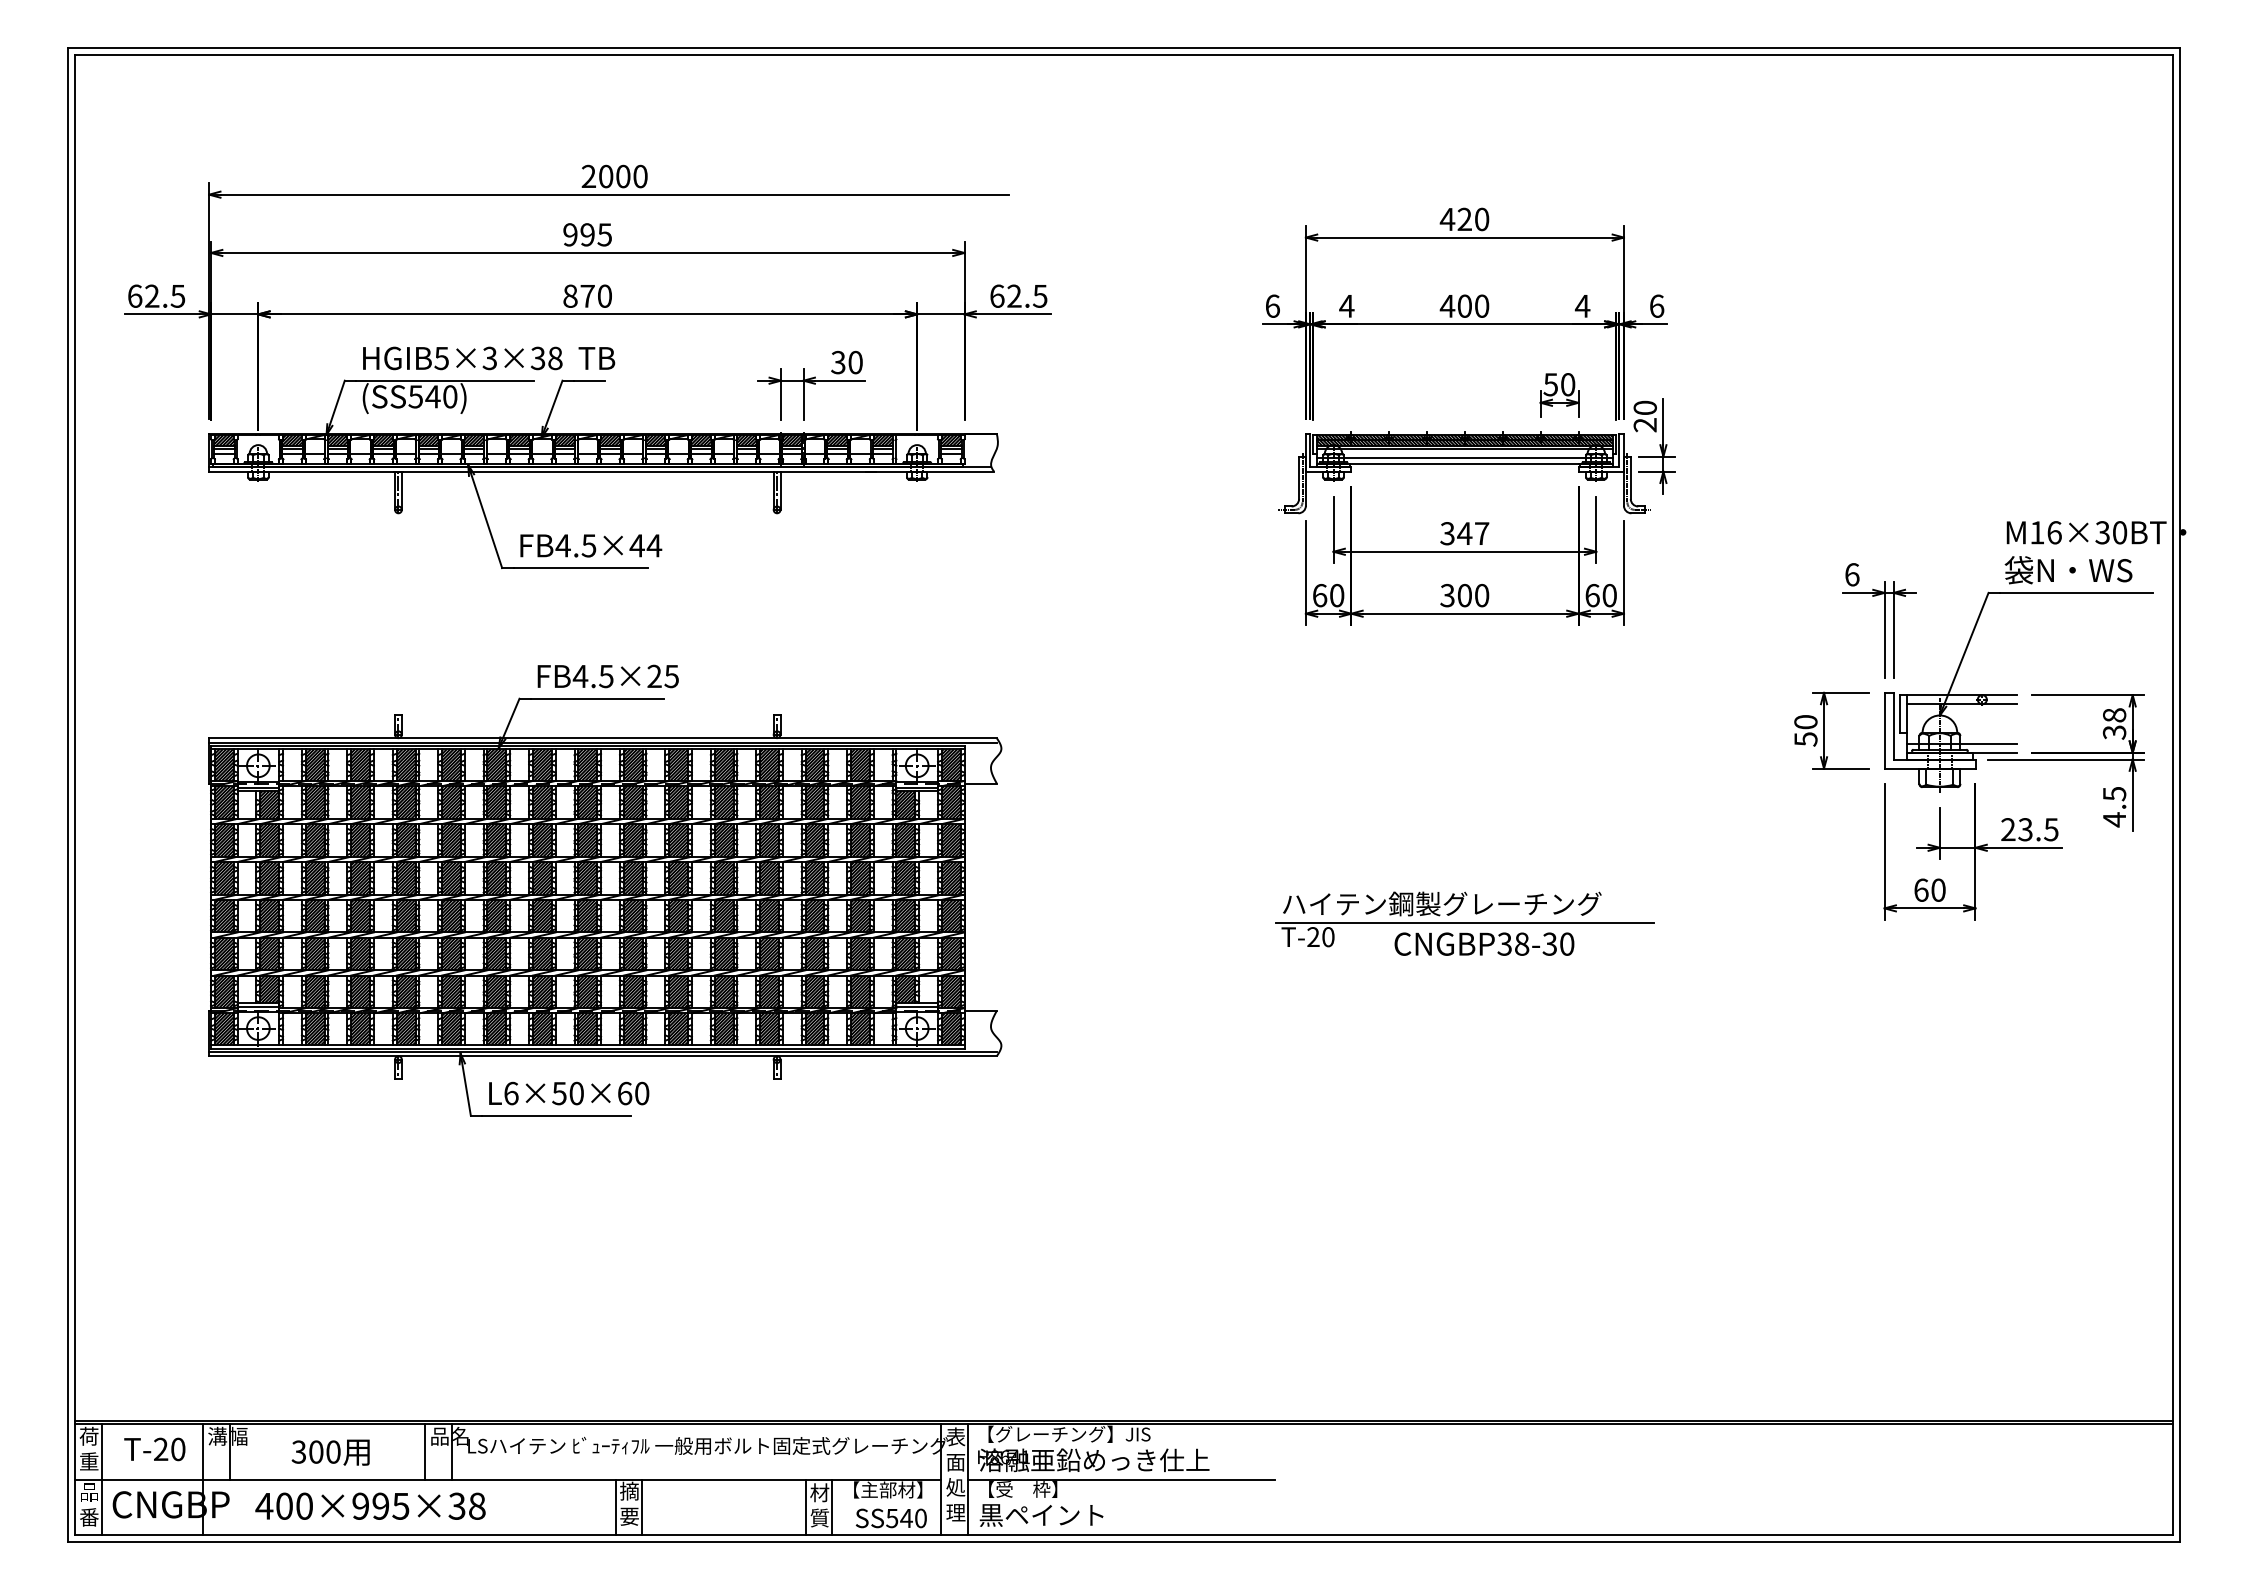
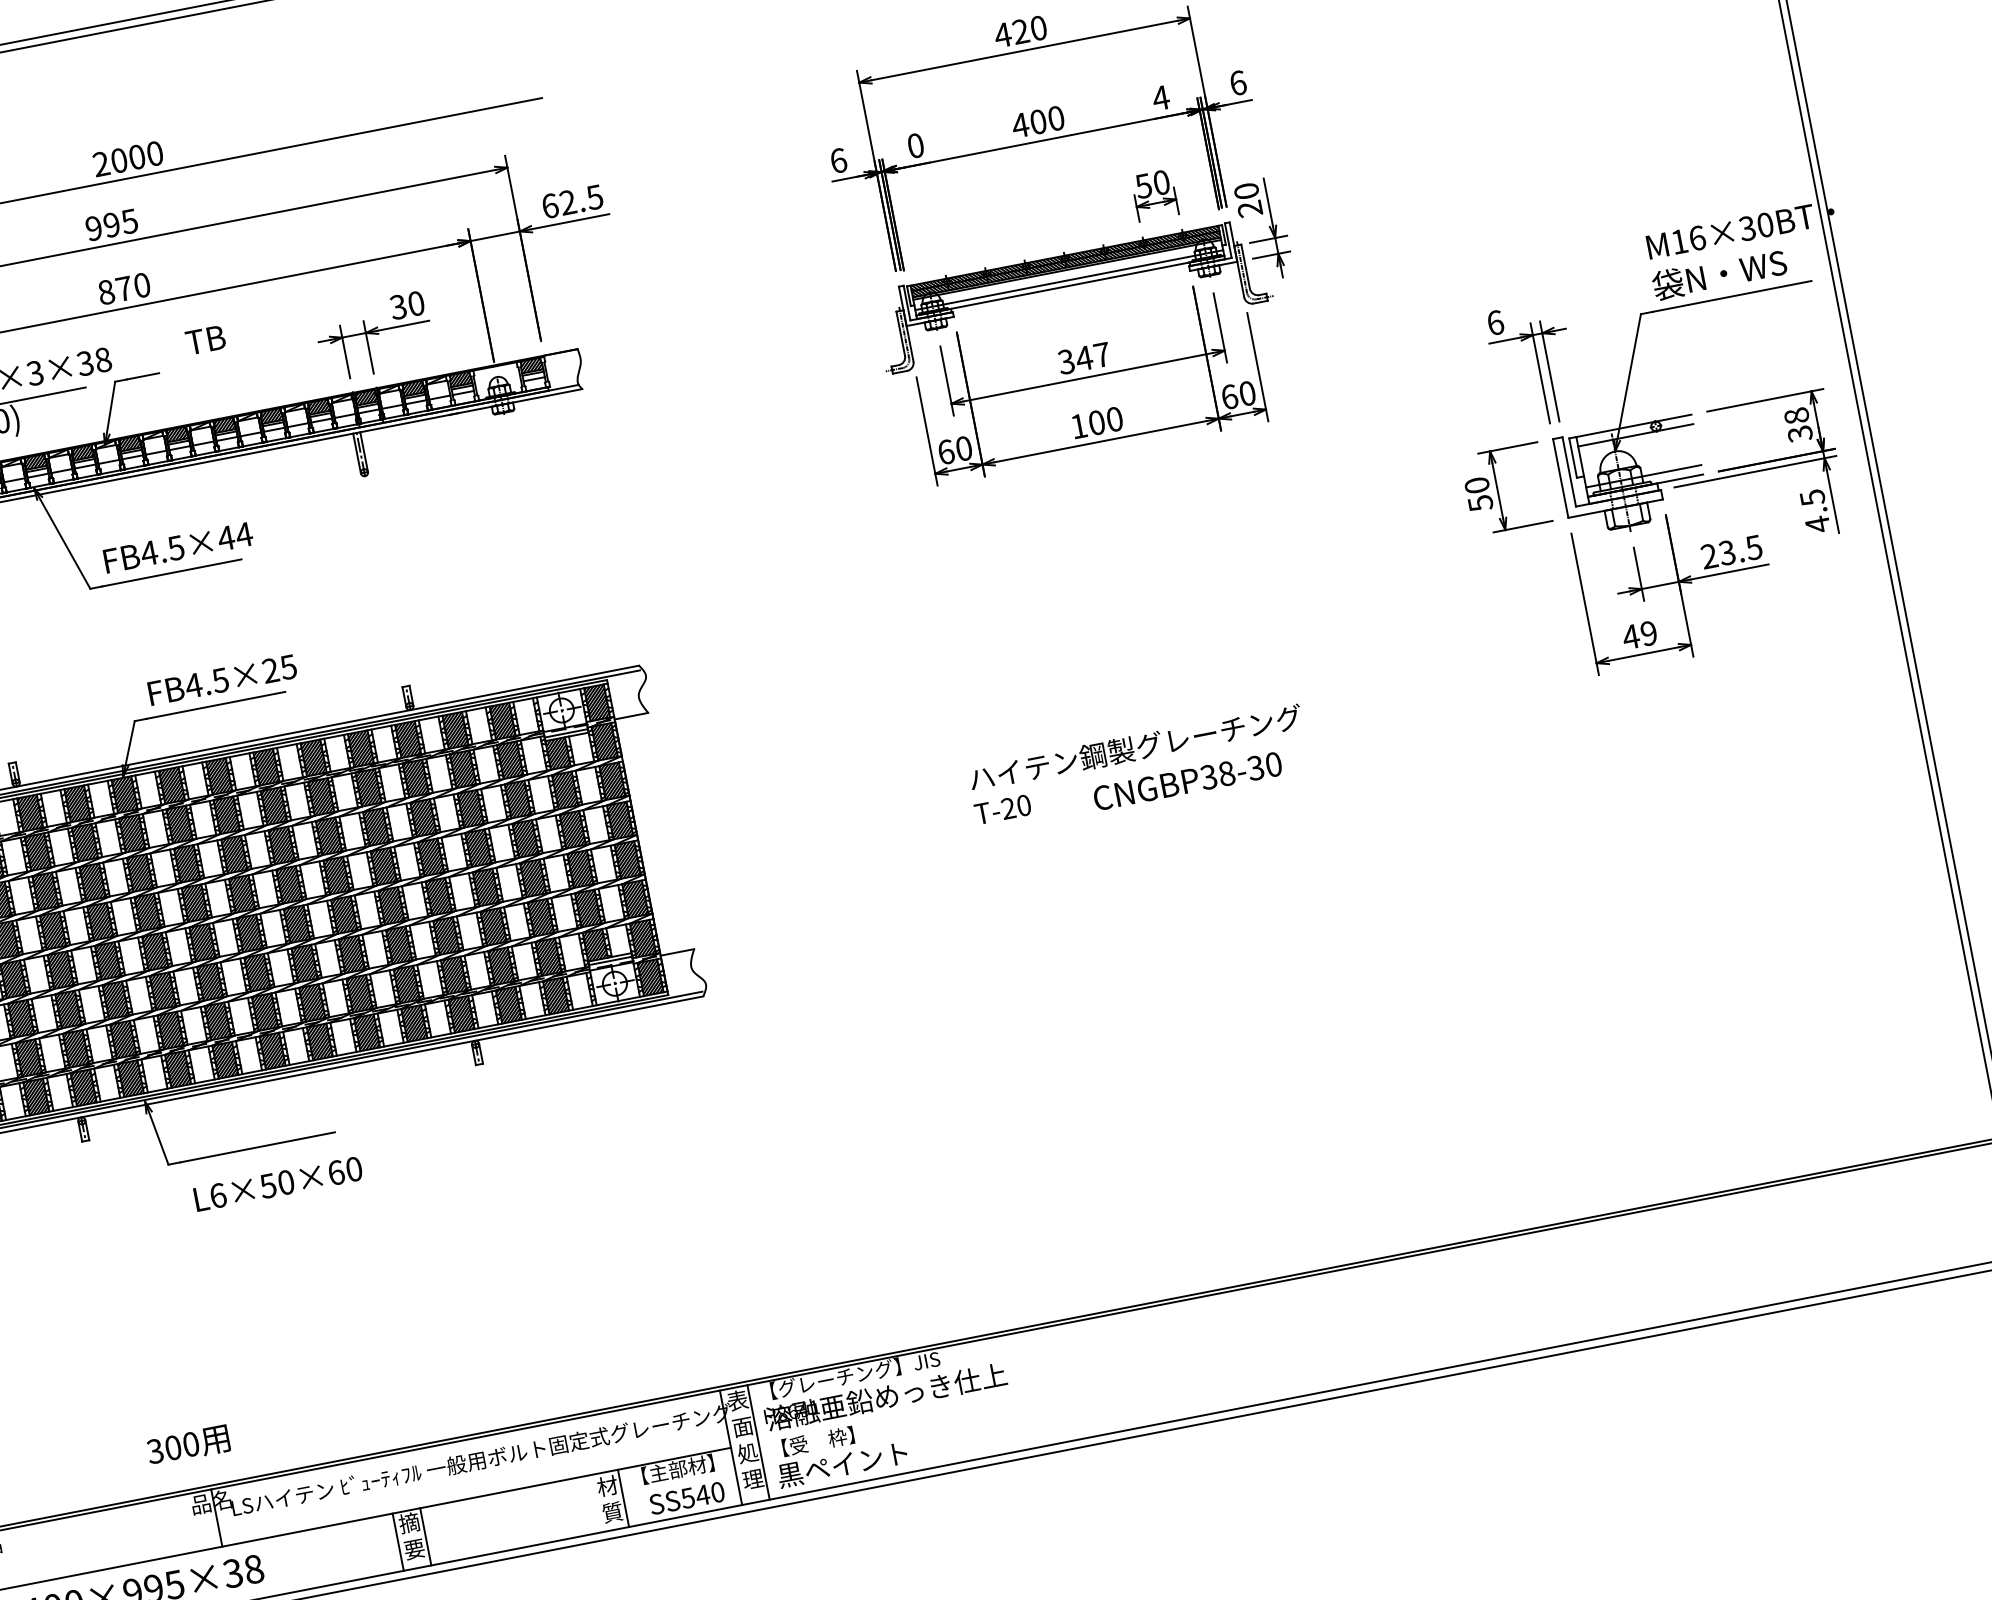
text: (1346, 305) -> (915, 145), 4 -> 0
text: (596, 358) -> (205, 340), moved
text: (1447, 595) -> (1078, 426), 300 -> 100
text: (1929, 889) -> (1639, 634), 60 -> 49
line: (1464, 922) -> (1162, 762), removed
text: (569, 1093) -> (278, 1183), moved
line: (425, 1451) -> (189, 1522), removed
text: (330, 1452) -> (188, 1445), moved
line: (1120, 1479) -> (917, 1411), removed
line: (805, 1506) -> (595, 1503), removed

